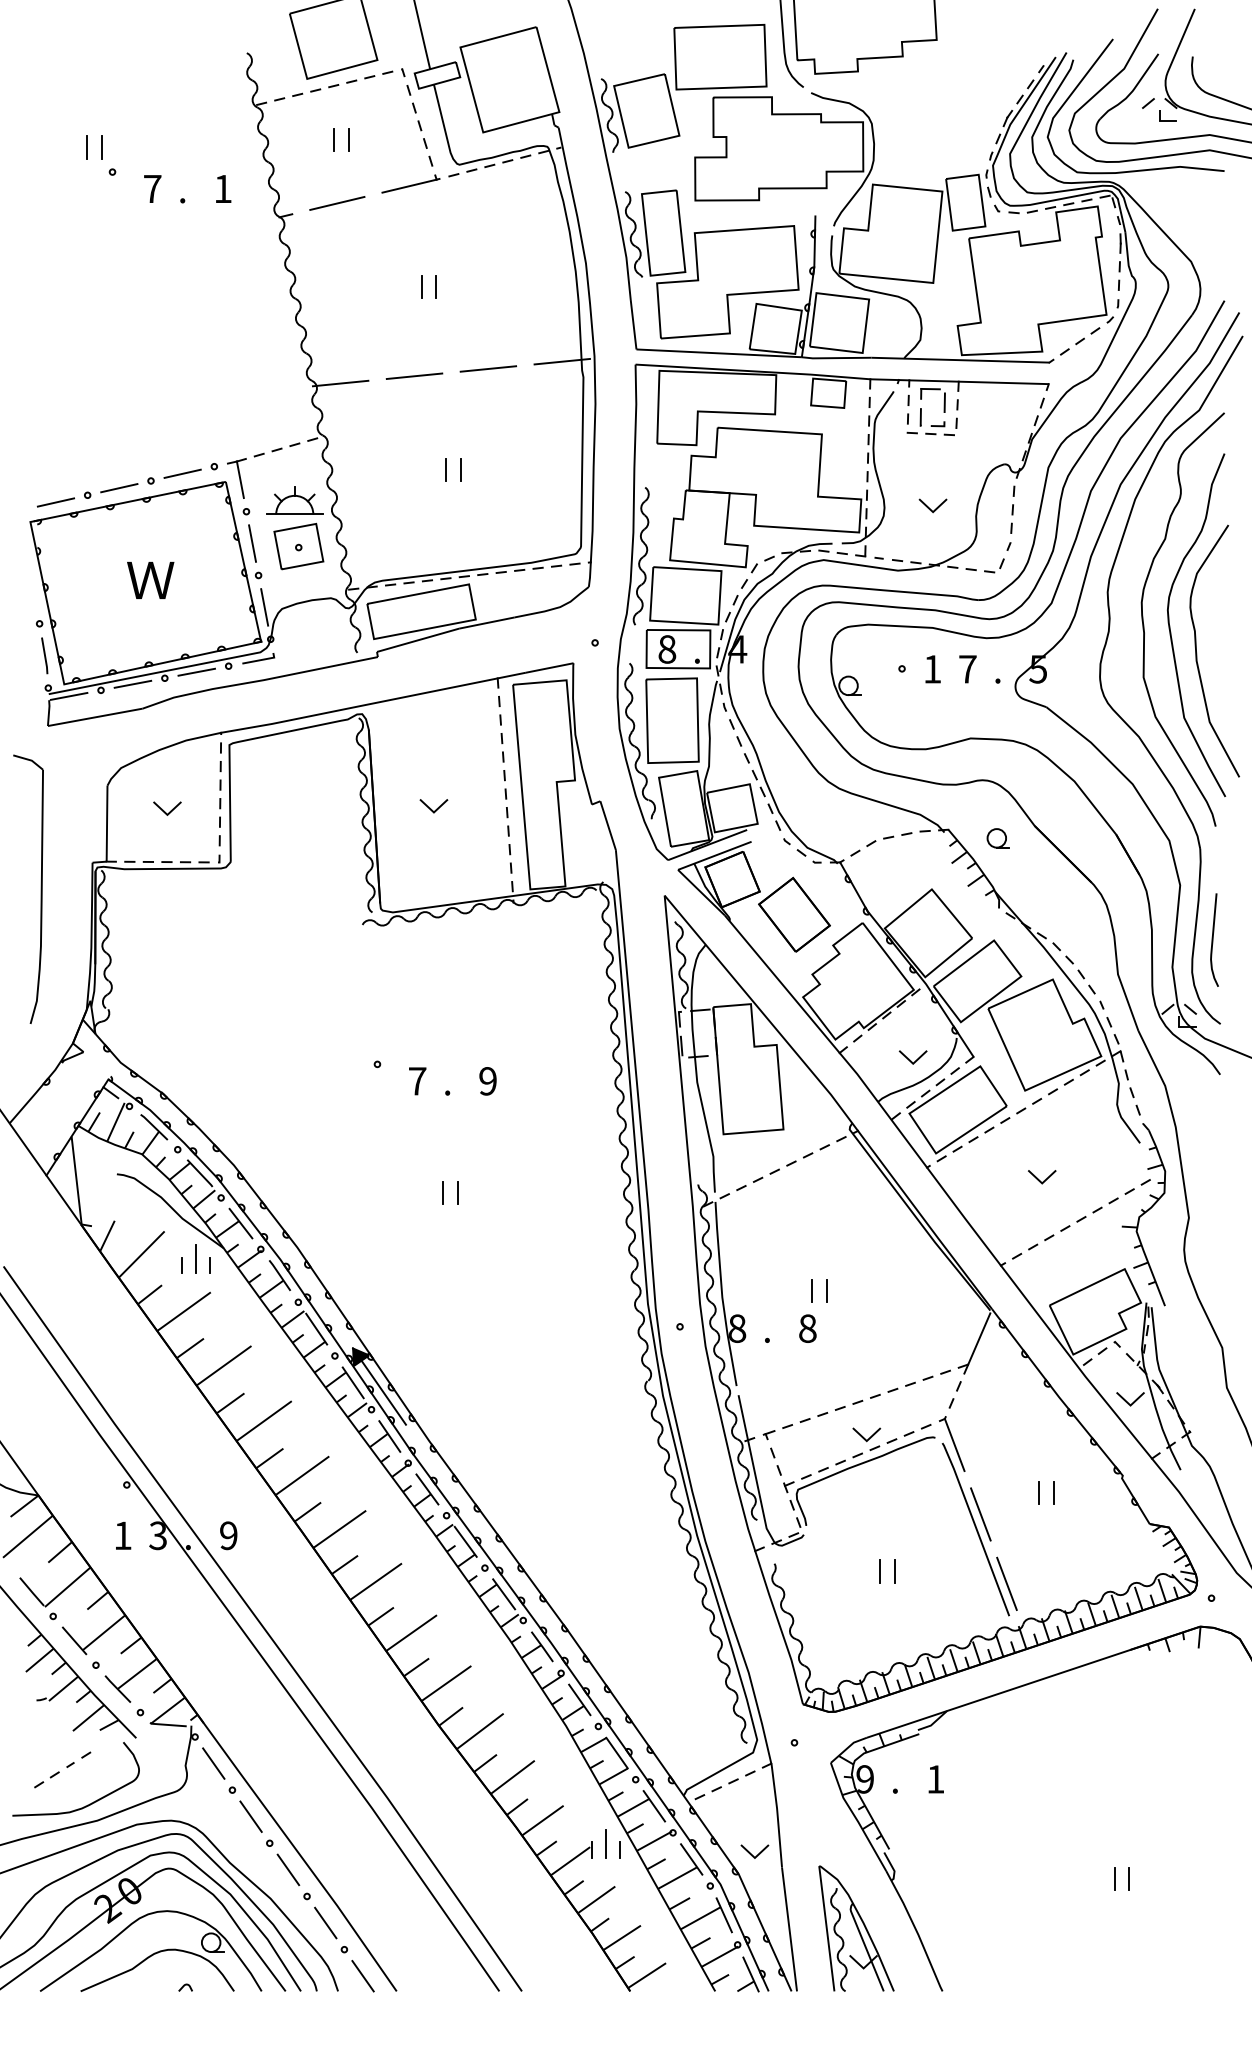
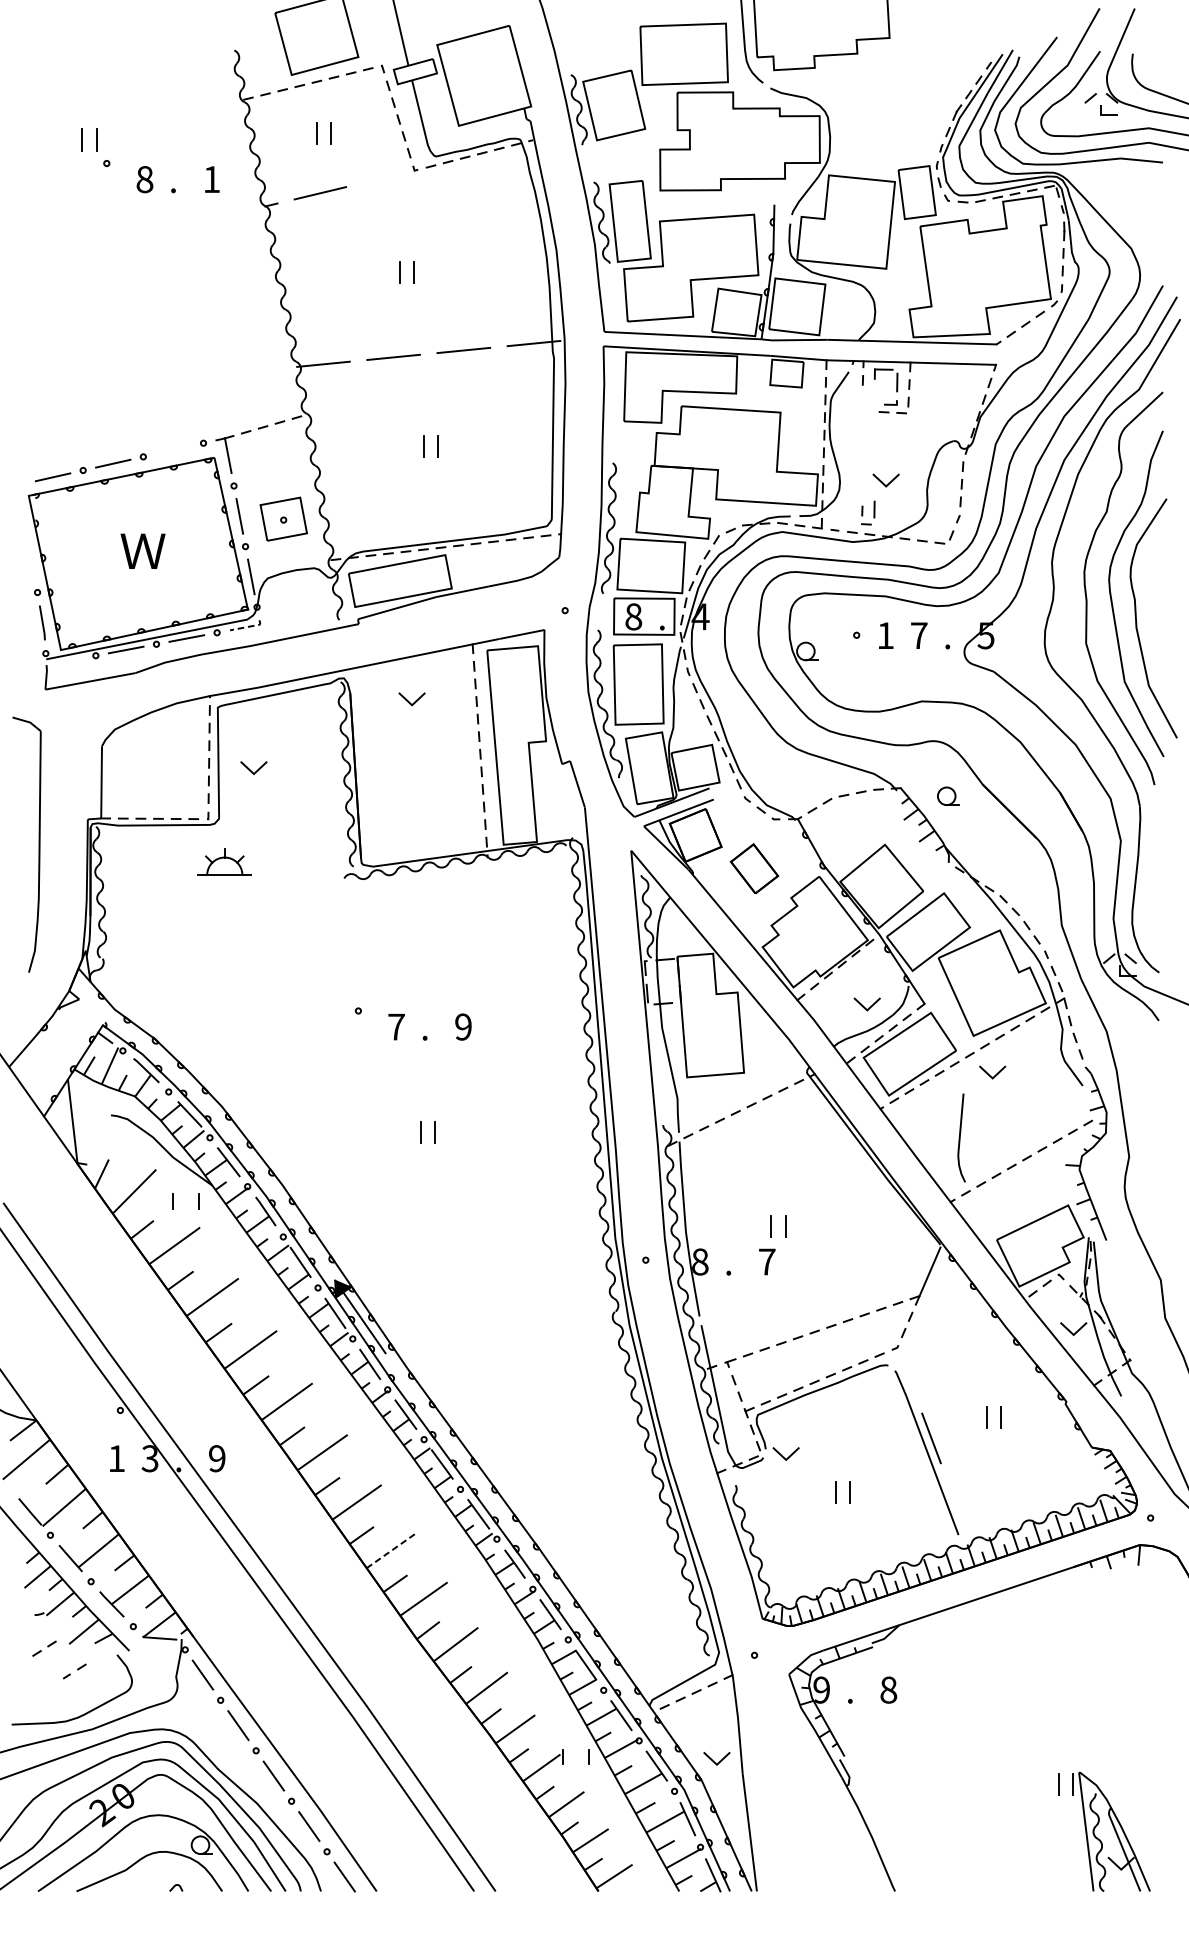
line: (409, 185) -> (388, 176), removed
text: (152, 188) -> (144, 179), 7 -> 8
part: (913, 421) -> (867, 513), moved
line: (182, 473) -> (173, 449), removed
part: (294, 500) -> (224, 861), moved
line: (260, 660) -> (247, 627), solid -> dashed
line: (68, 695) -> (64, 660), removed
line: (431, 808) -> (409, 701), moved
line: (164, 810) -> (251, 769), moved
part: (794, 914) -> (754, 868), size x0.7
curve: (1213, 939) -> (960, 1137), moved
line: (1044, 1179) -> (994, 1074), moved
line: (196, 1259) -> (186, 1196), removed
text: (807, 1328) -> (766, 1261), 8 -> 7
line: (863, 1436) -> (783, 1455), moved
line: (954, 1444) -> (906, 1372), removed
line: (1006, 1583) -> (955, 1504), removed
line: (411, 1632) -> (390, 1550), solid -> dashed
part: (46, 1779) -> (44, 1648), moved
text: (935, 1779) -> (888, 1690), 1 -> 8
line: (606, 1843) -> (575, 1750), removed
part: (856, 1928) -> (1114, 1831), moved

